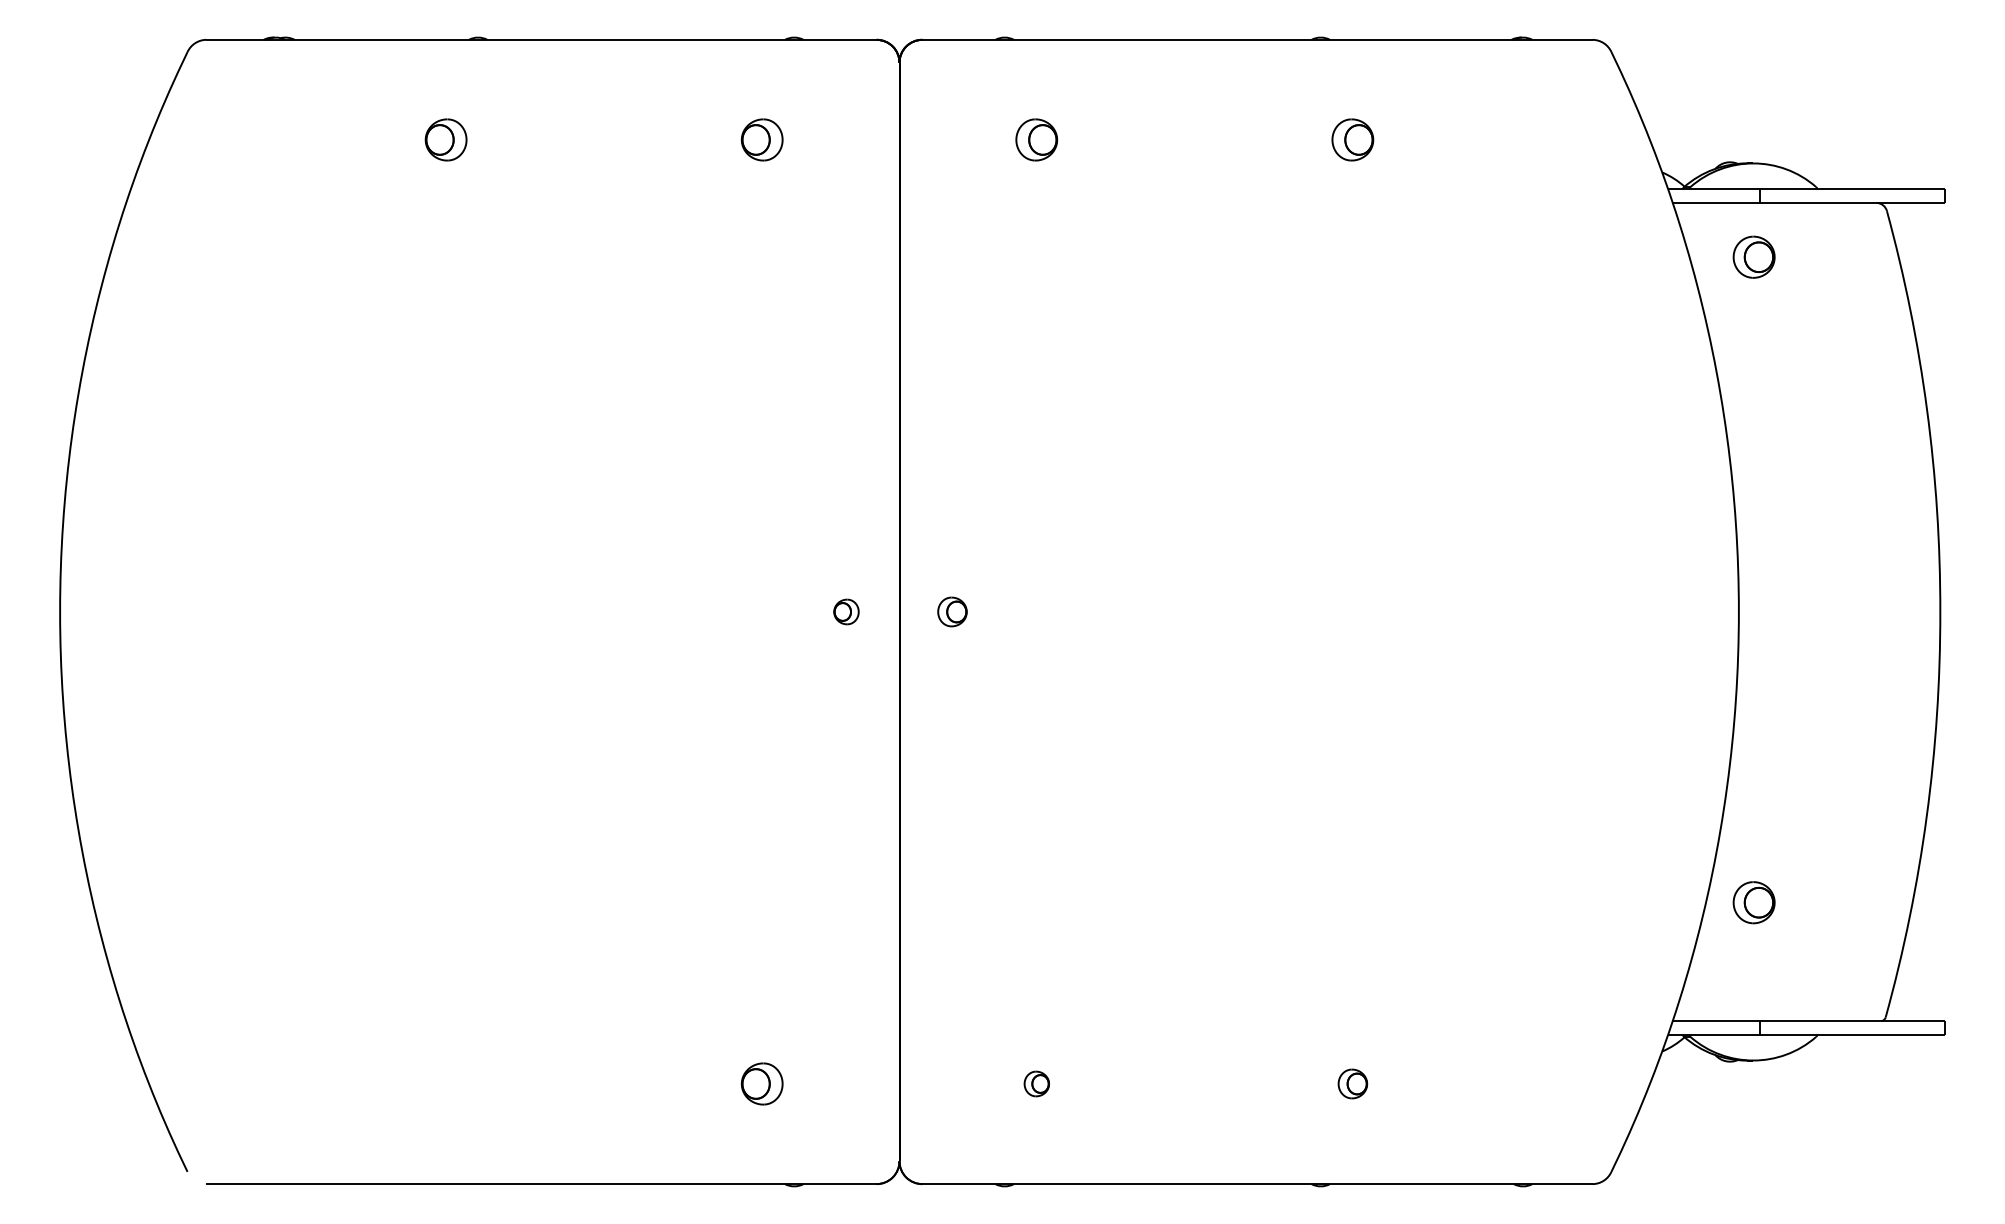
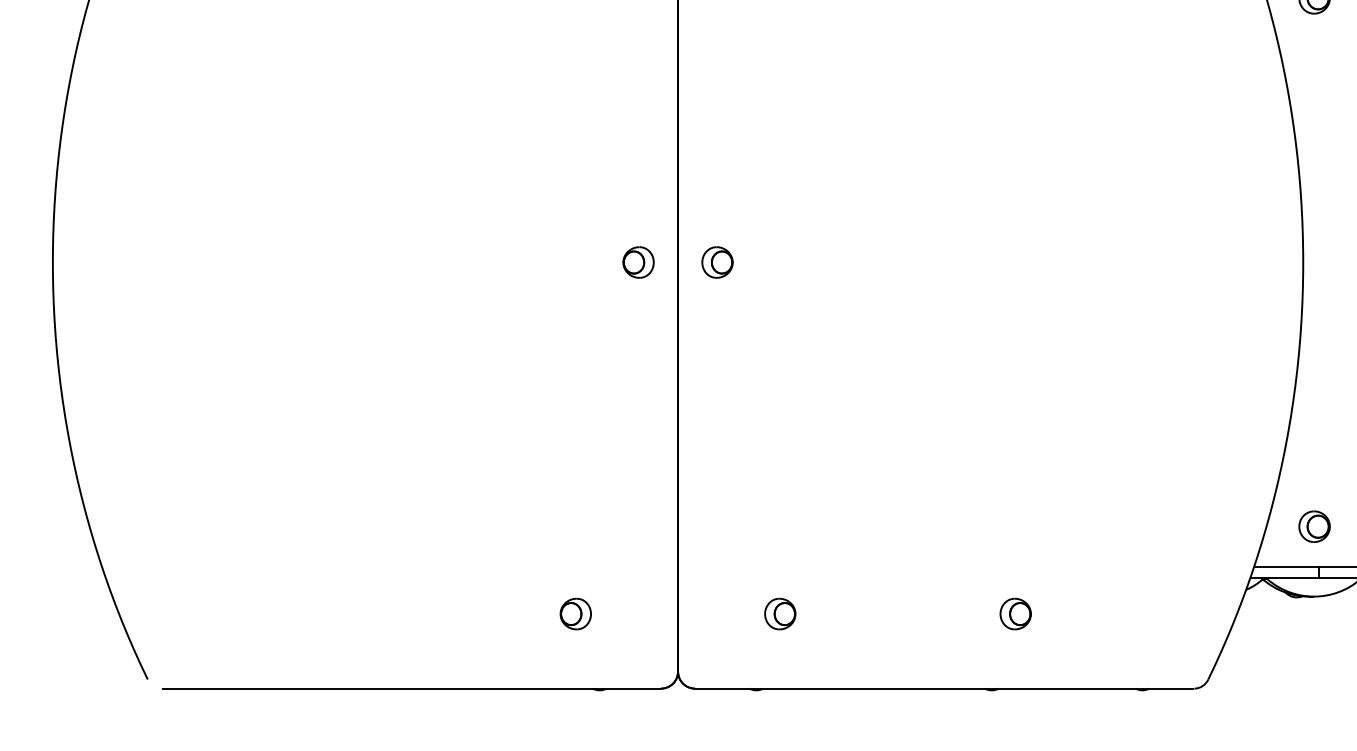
part: (846, 611) -> (638, 262), size x1.67
part: (952, 611) -> (717, 262), size x1.43
part: (1753, 902) -> (1314, 526), moved
part: (1036, 1083) -> (780, 613), size x1.67
part: (1352, 1083) -> (1015, 613), size x1.43

